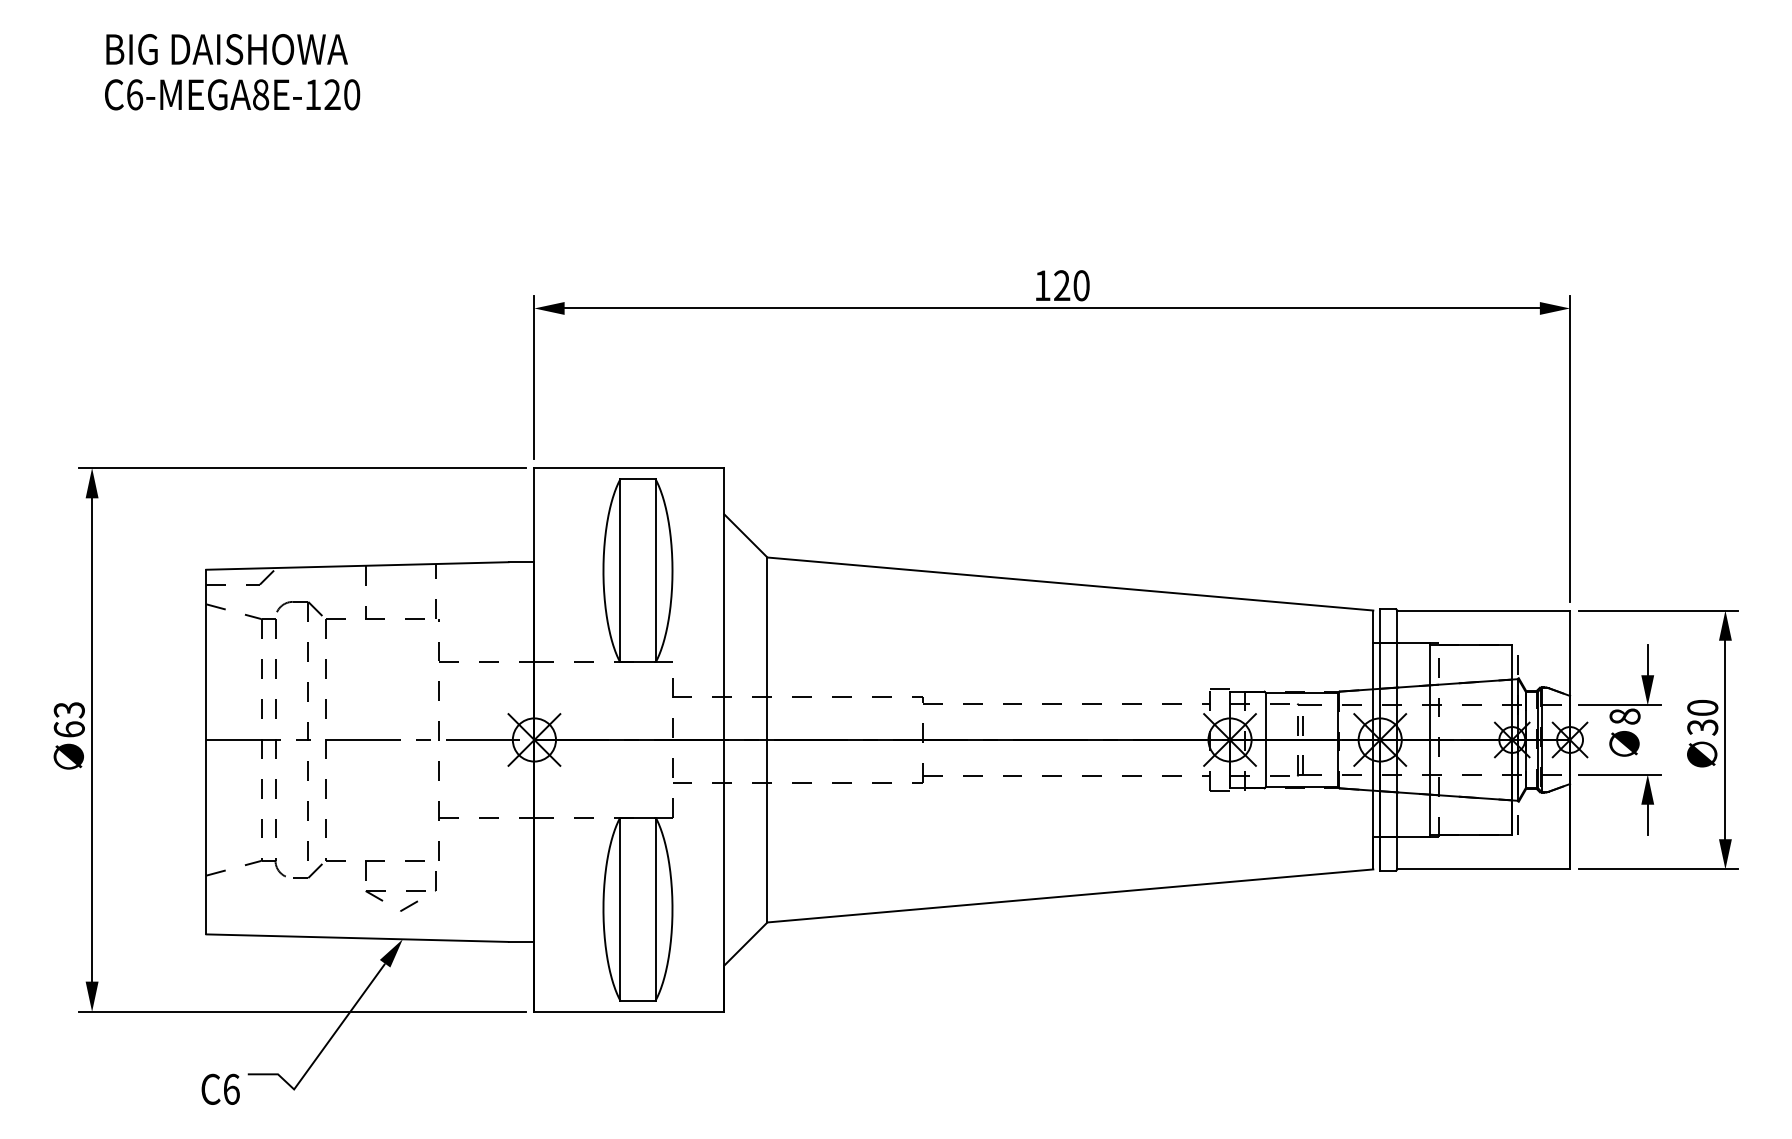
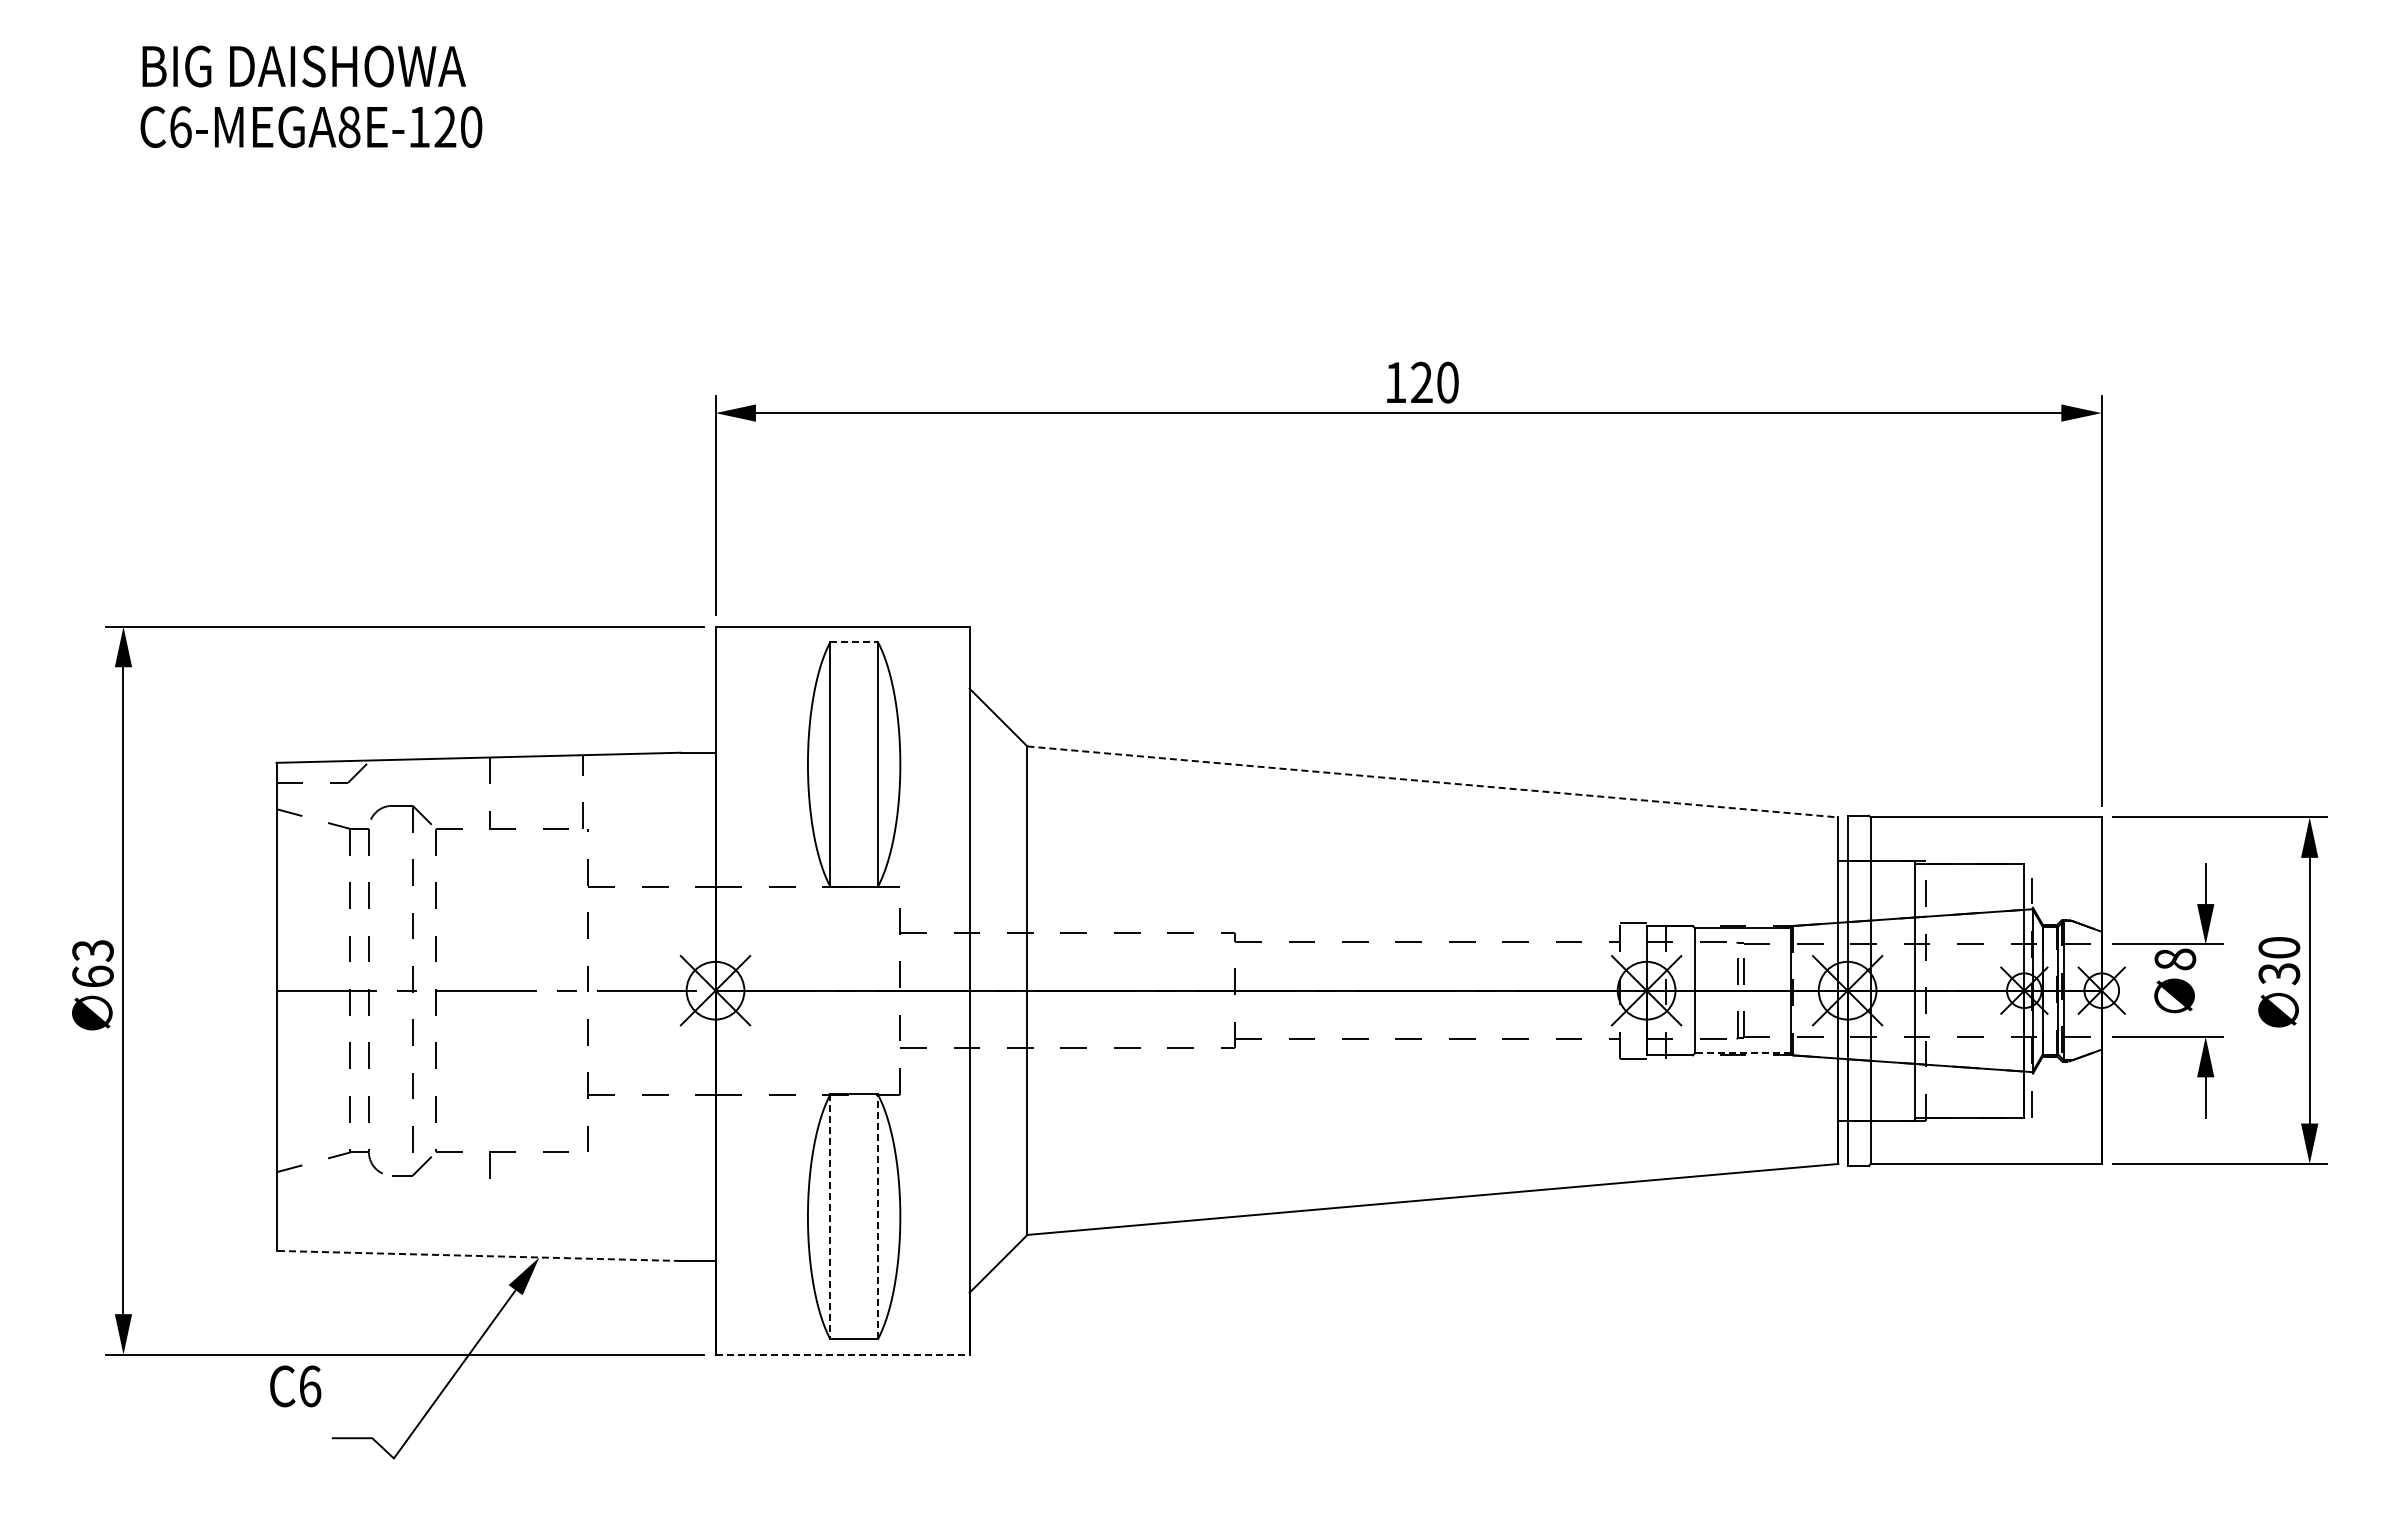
line: (638, 479) -> (854, 641), solid -> dashed
line: (1070, 583) -> (1433, 781), solid -> dashed
line: (1302, 786) -> (1743, 1053), solid -> dashed
part: (405, 891) -> (543, 1193), removed
line: (620, 908) -> (830, 1216), solid -> dashed
line: (655, 908) -> (877, 1216), solid -> dashed
line: (357, 937) -> (478, 1255), solid -> dashed
line: (630, 1011) -> (843, 1354), solid -> dashed
text: (220, 1089) -> (295, 1386), moved

